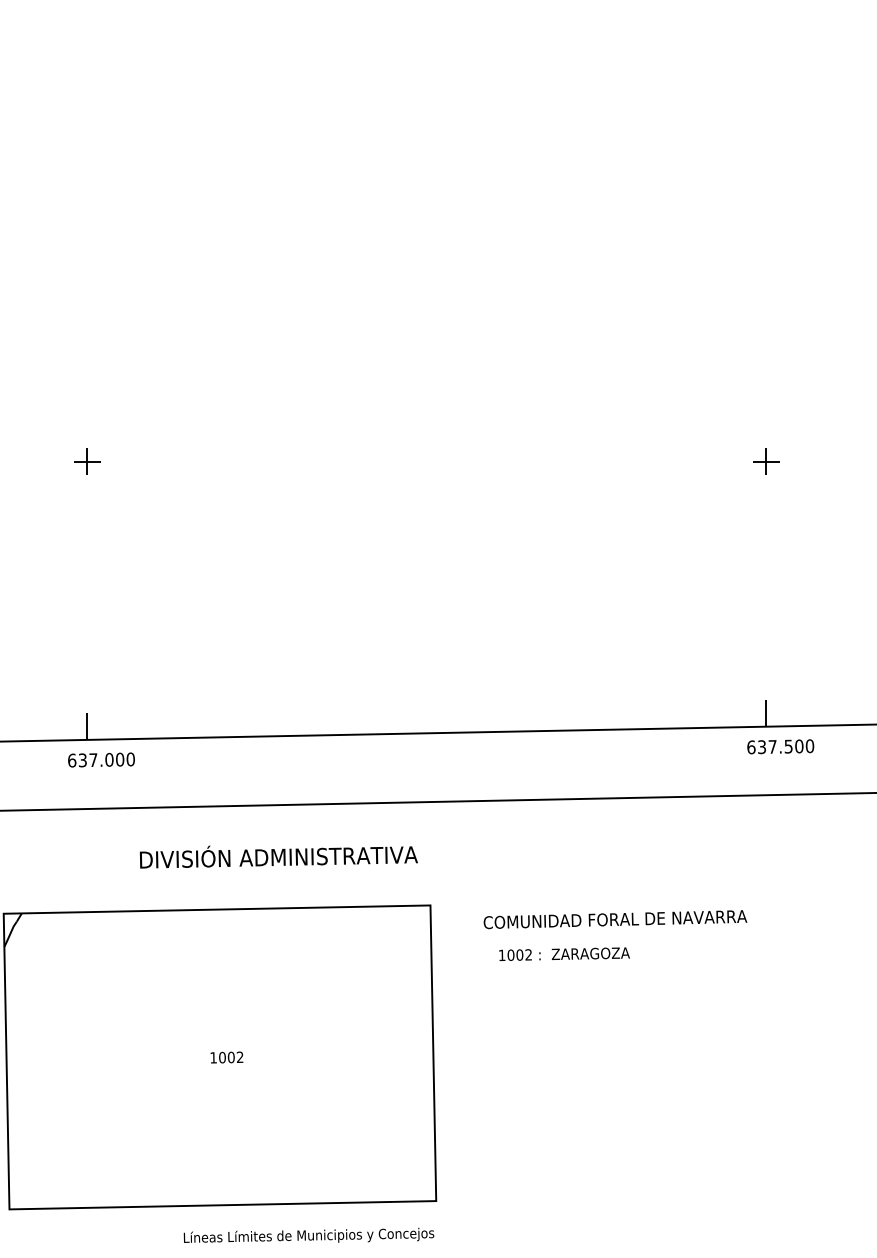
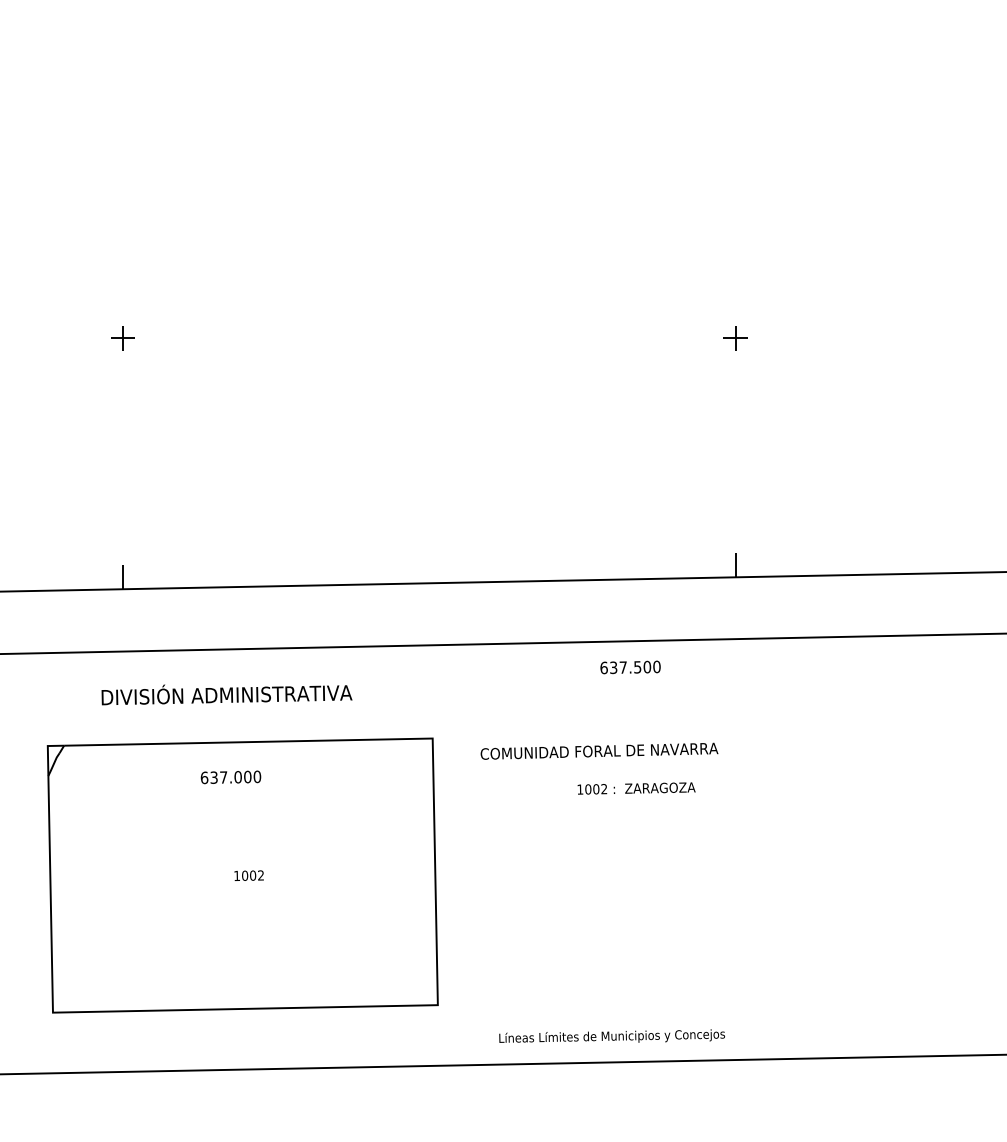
text: (780, 746) -> (630, 667), moved
text: (100, 760) -> (230, 777), moved
text: (278, 856) -> (226, 694), moved
text: (564, 954) -> (636, 788), moved
text: (308, 1234) -> (611, 1035), moved

